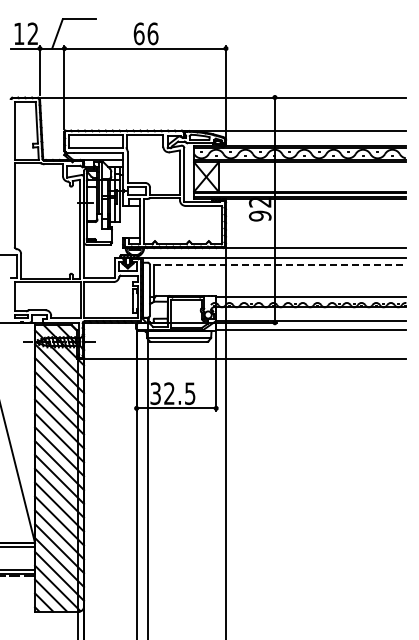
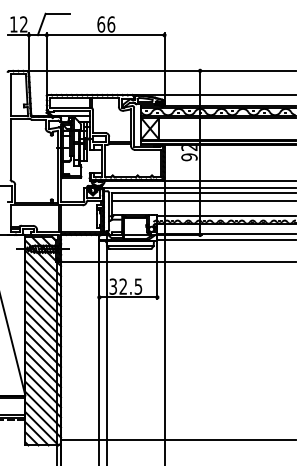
line: (280, 264) -> (204, 192), dashed -> solid
line: (279, 276) -> (203, 201), added
line: (244, 604) -> (178, 440), added

